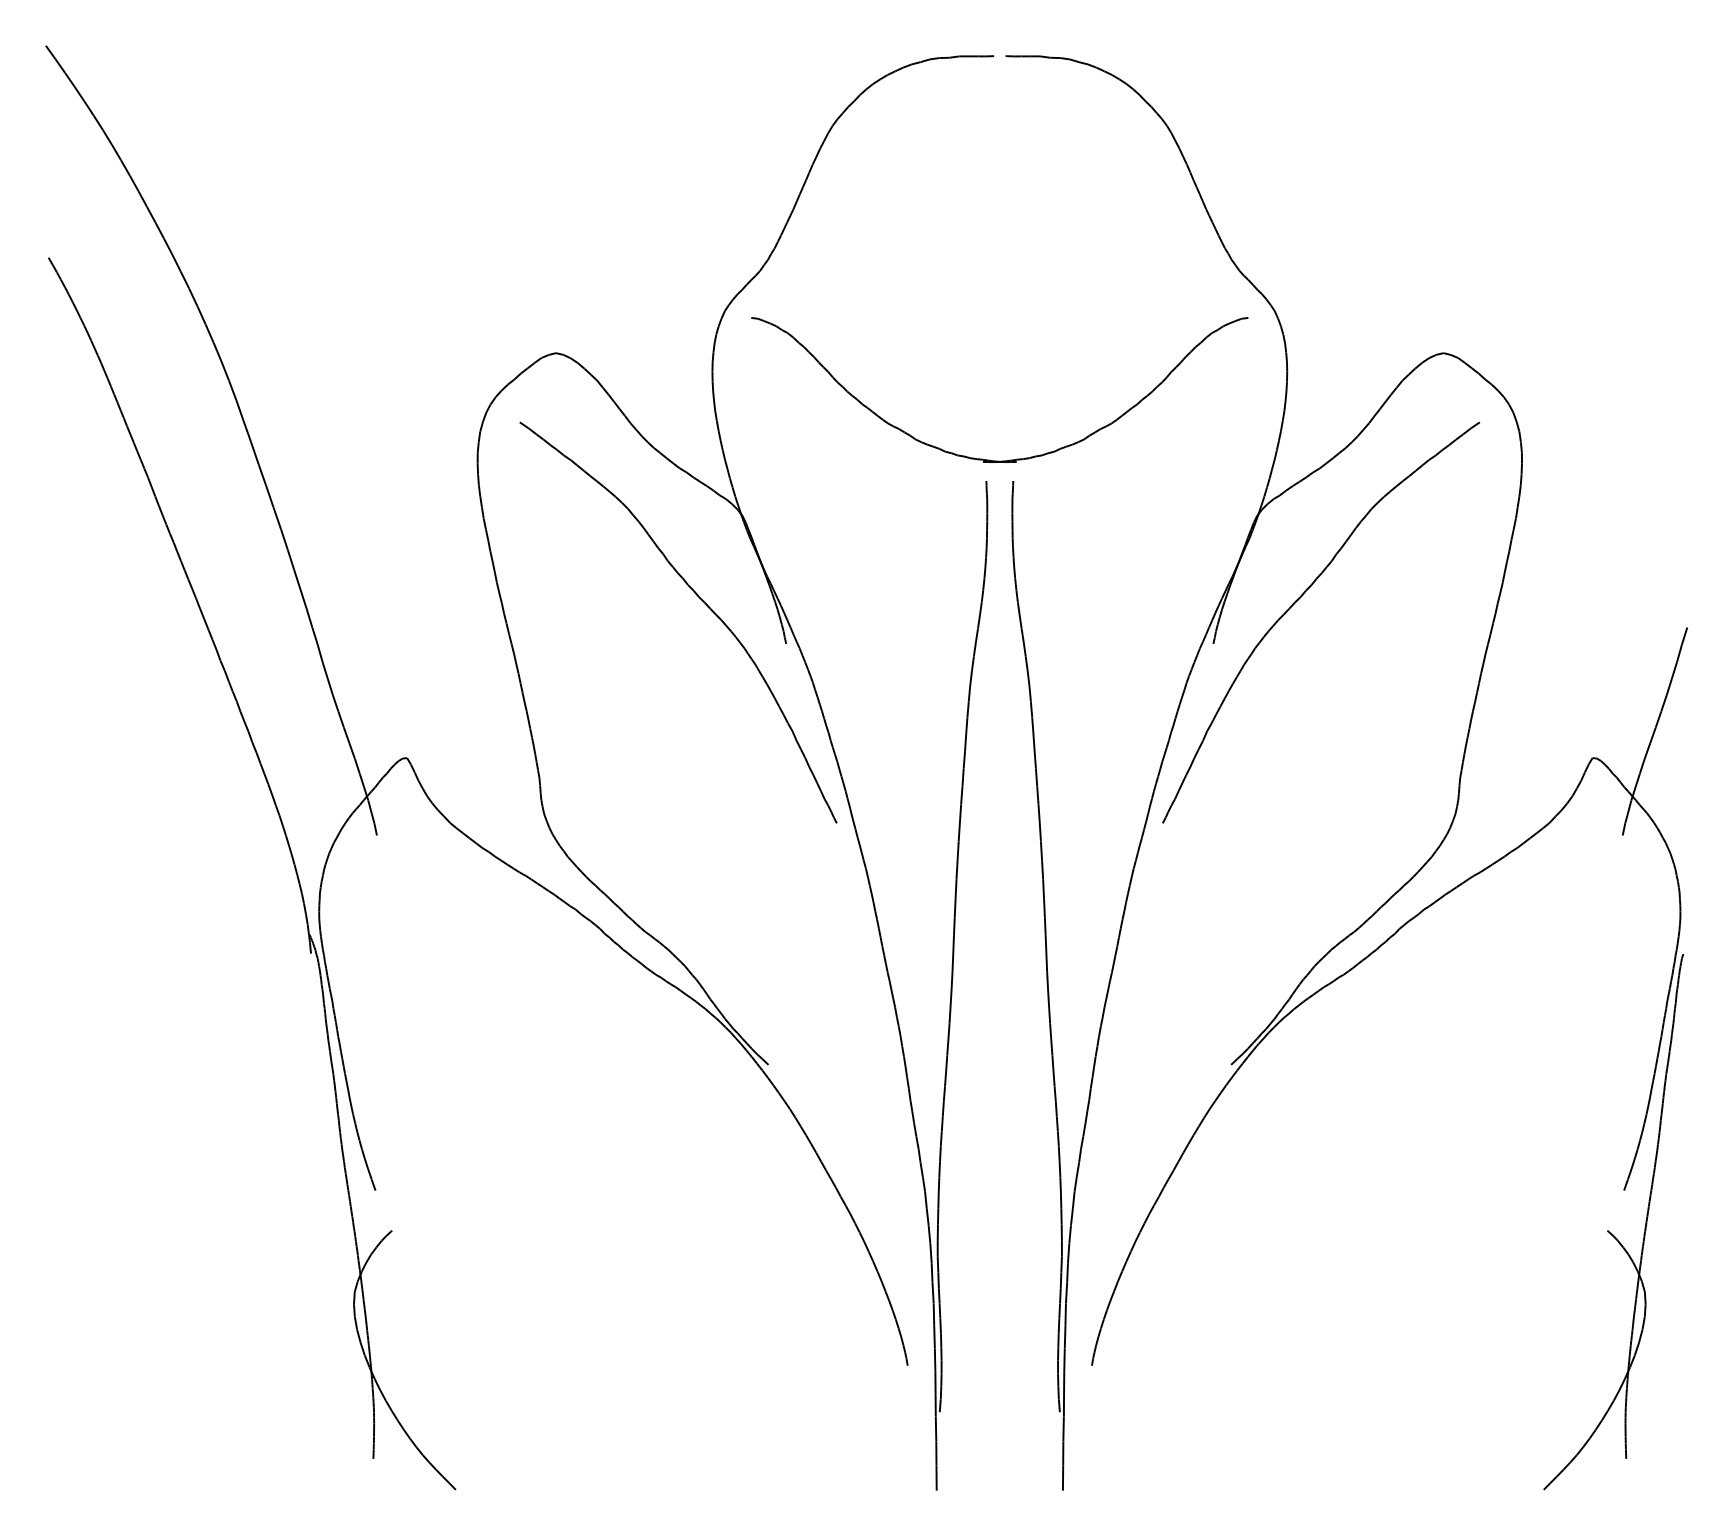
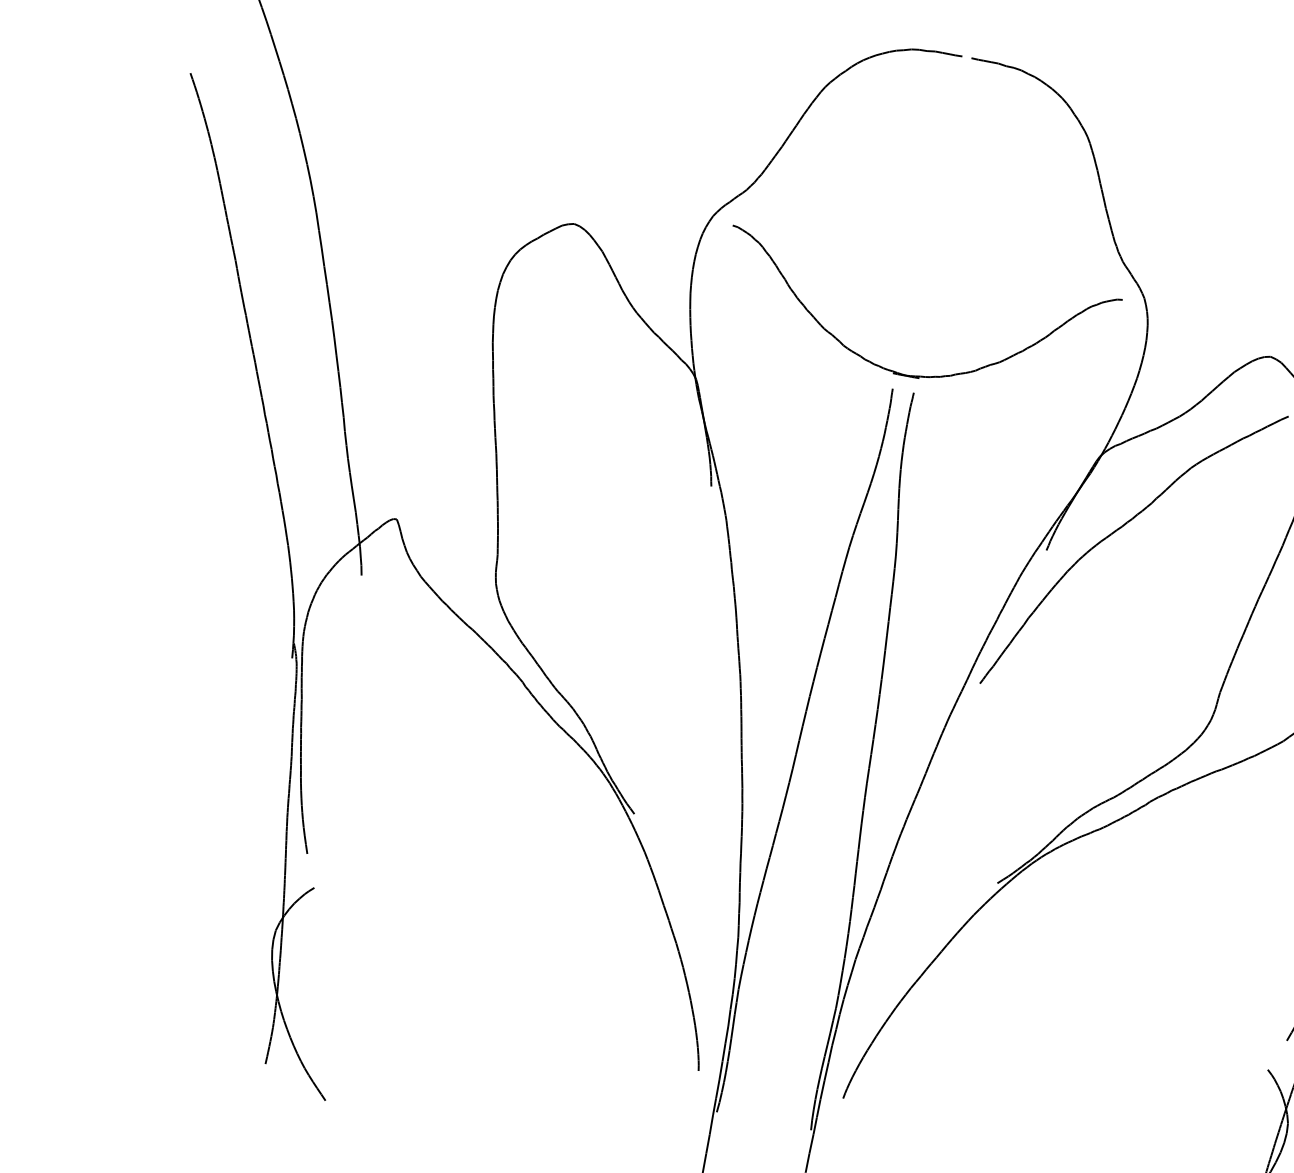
part: (700, 599) -> (650, 438), removed

